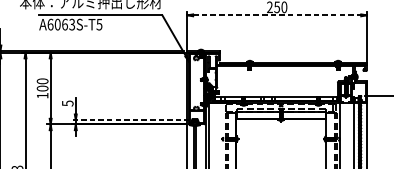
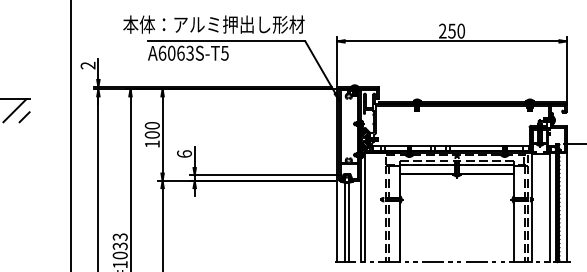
line: (277, 15) -> (452, 41), dashed -> solid
text: (67, 103) -> (184, 153), 5 -> 6
line: (130, 120) -> (264, 175), dashed -> solid

